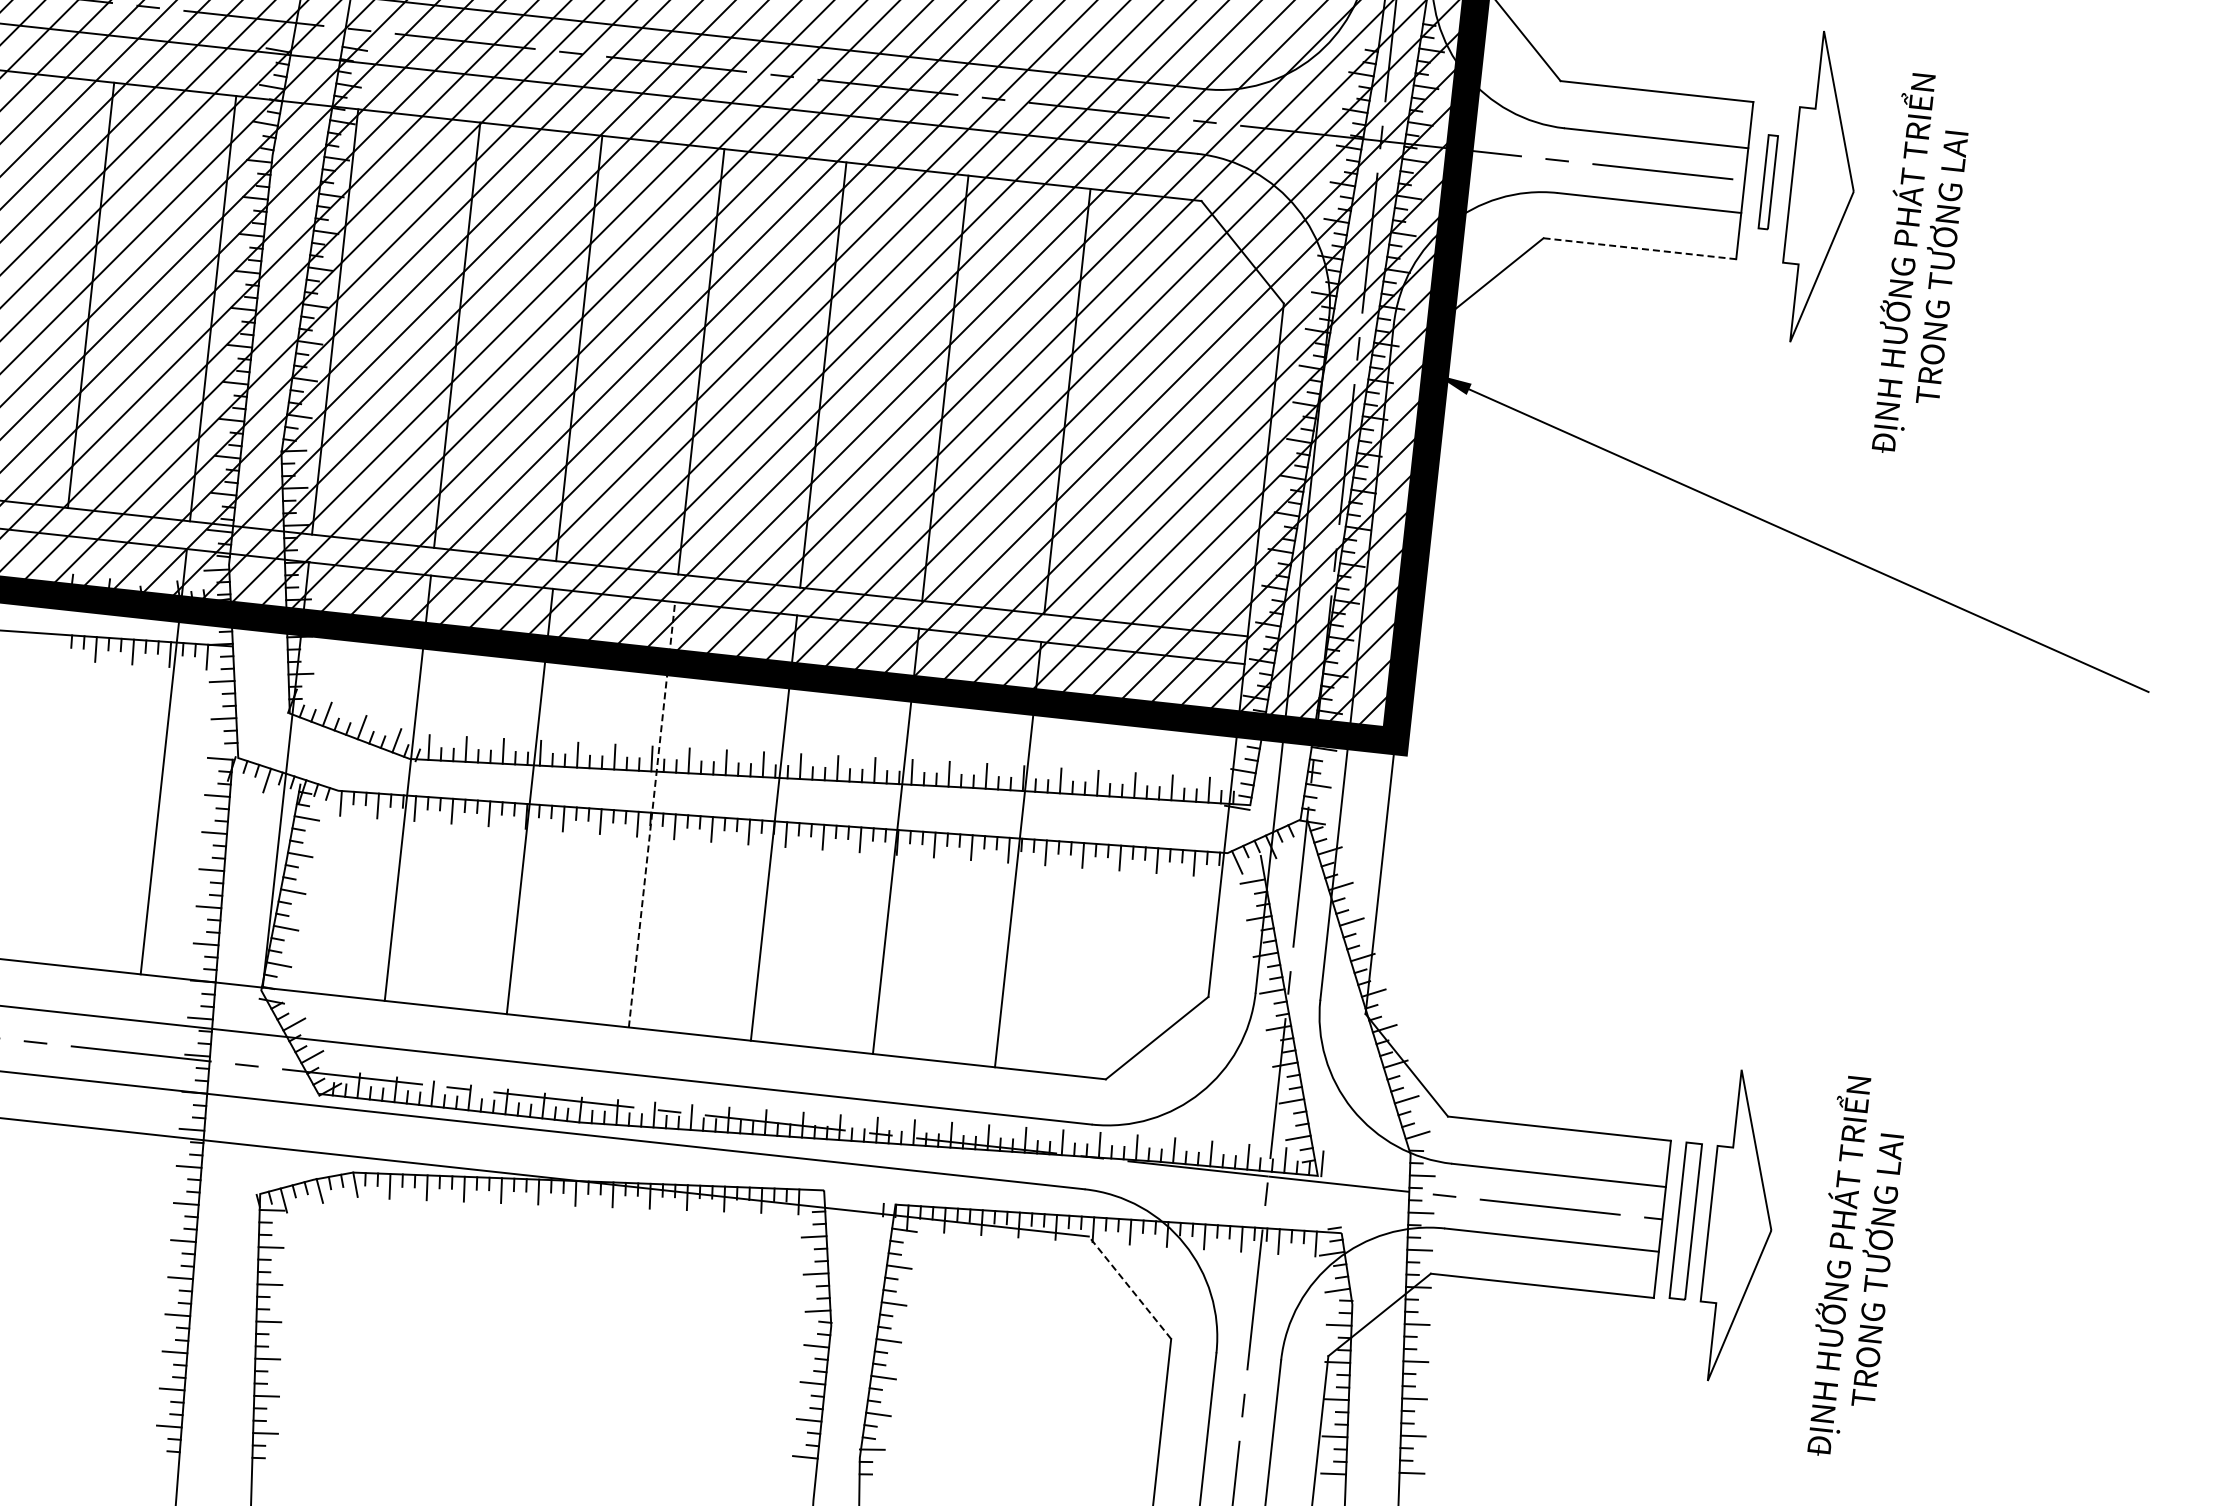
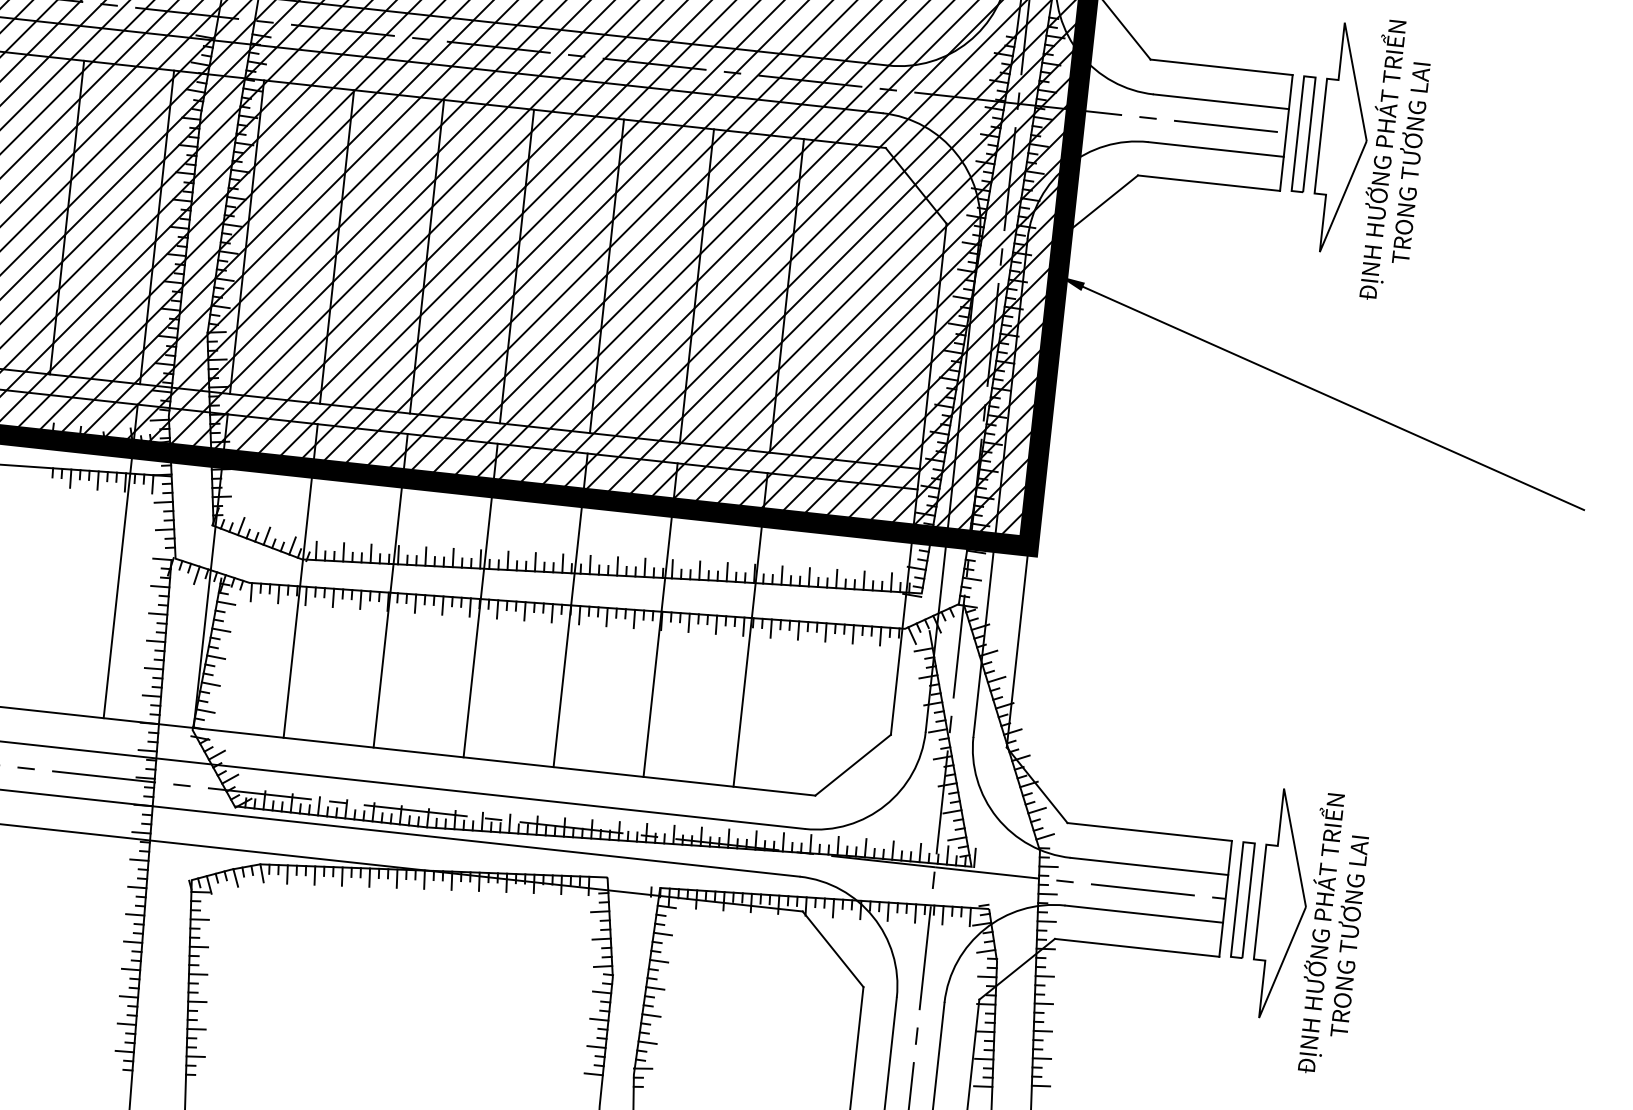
part: (1768, 181) -> (1303, 133), size x1.67
line: (1639, 248) -> (1208, 183), dashed -> solid
text: (1919, 262) -> (1394, 159), moved
line: (651, 814) -> (480, 600), dashed -> solid
text: (1855, 1265) -> (1333, 932), moved
line: (1130, 1287) -> (833, 949), dashed -> solid

